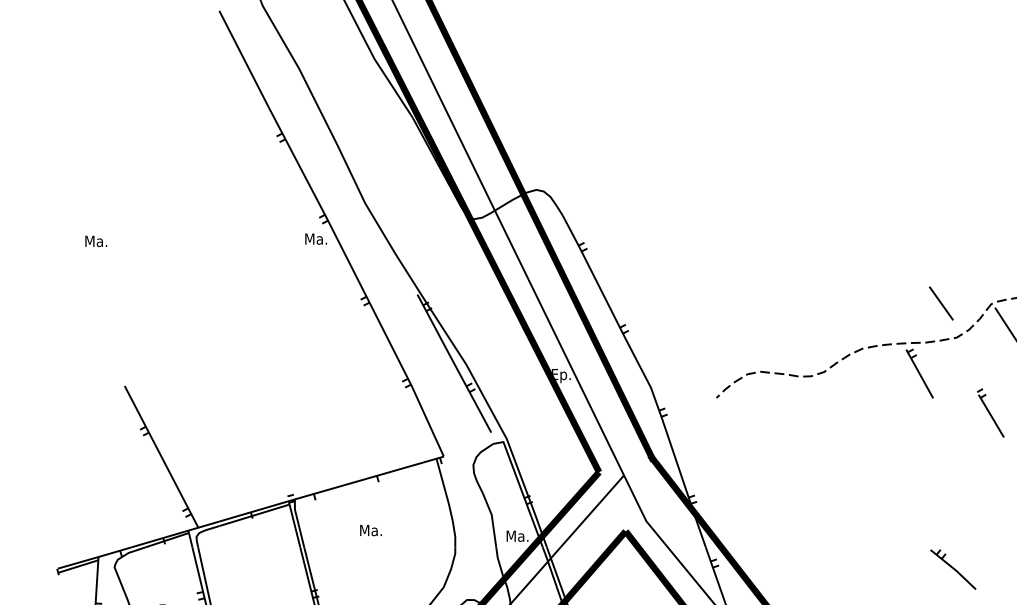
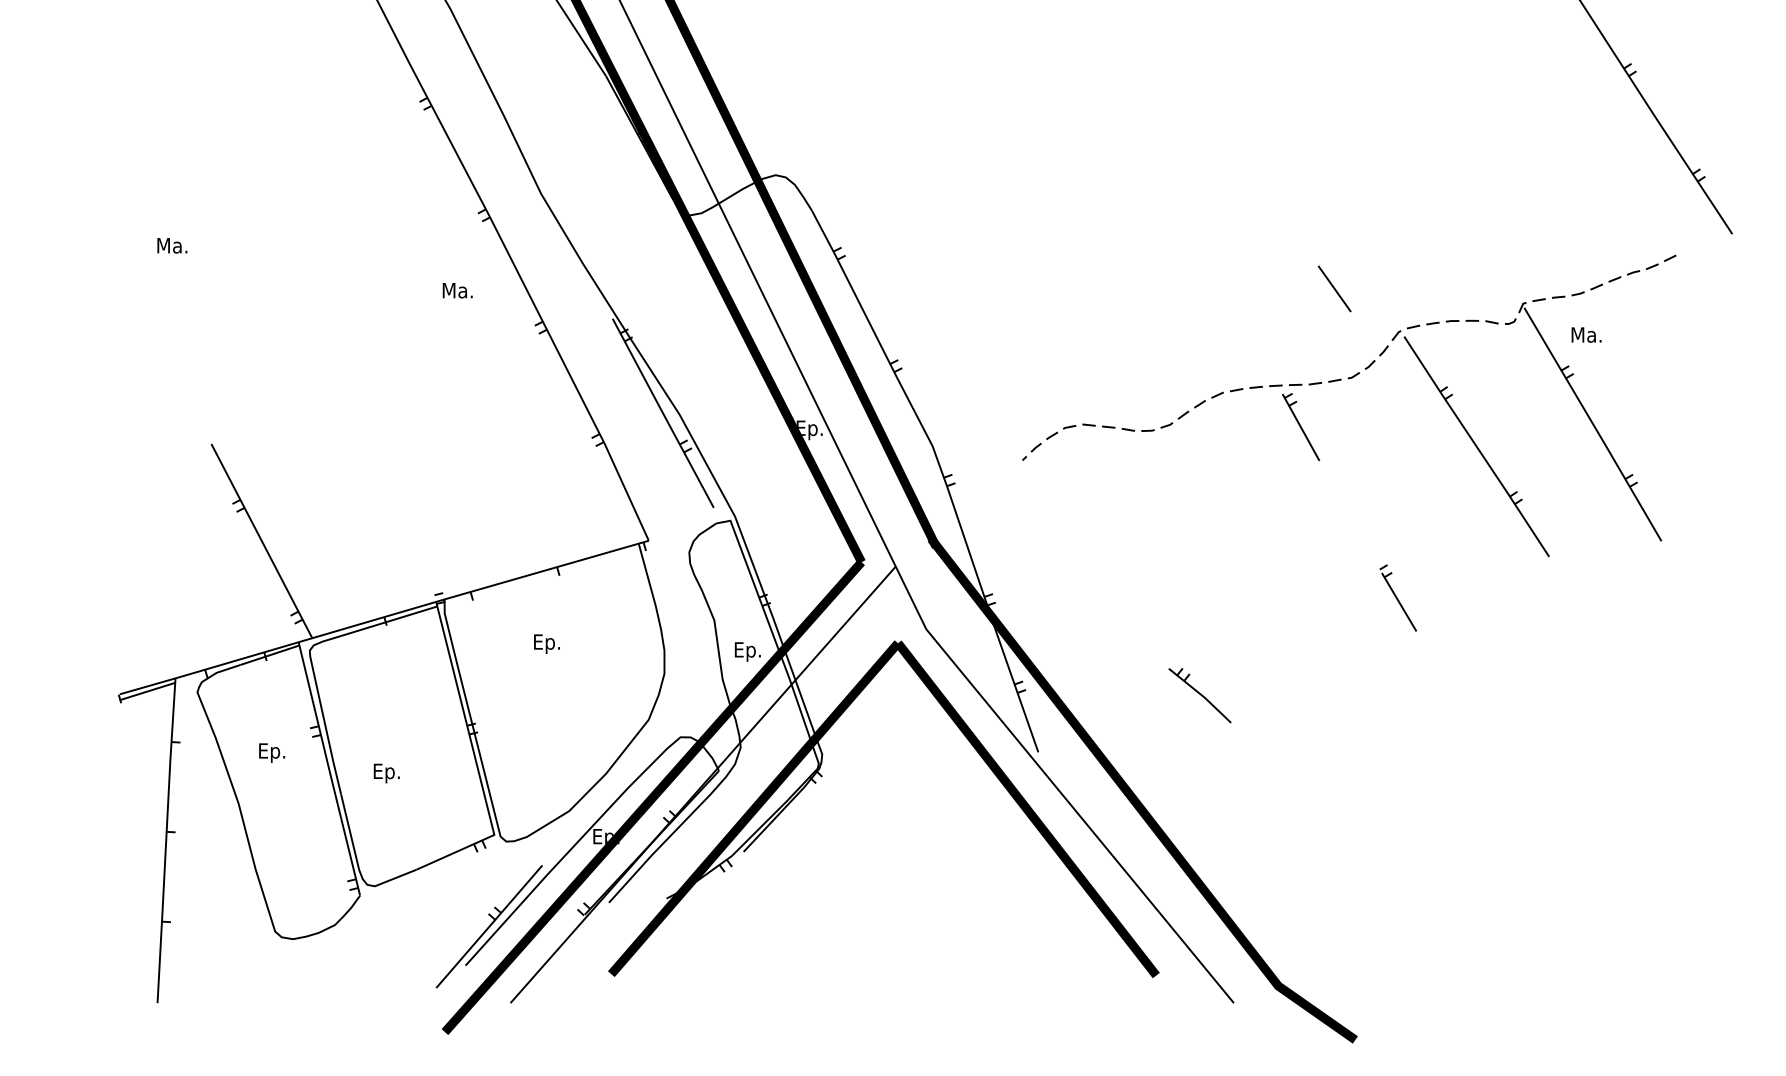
text: (315, 238) -> (457, 290), moved
line: (941, 303) -> (1334, 288), moved
part: (990, 412) -> (1397, 597), moved
text: (371, 531) -> (549, 643), Ma. -> Ep.
text: (518, 537) -> (750, 651), Ma. -> Ep.
part: (952, 569) -> (1199, 695), moved

